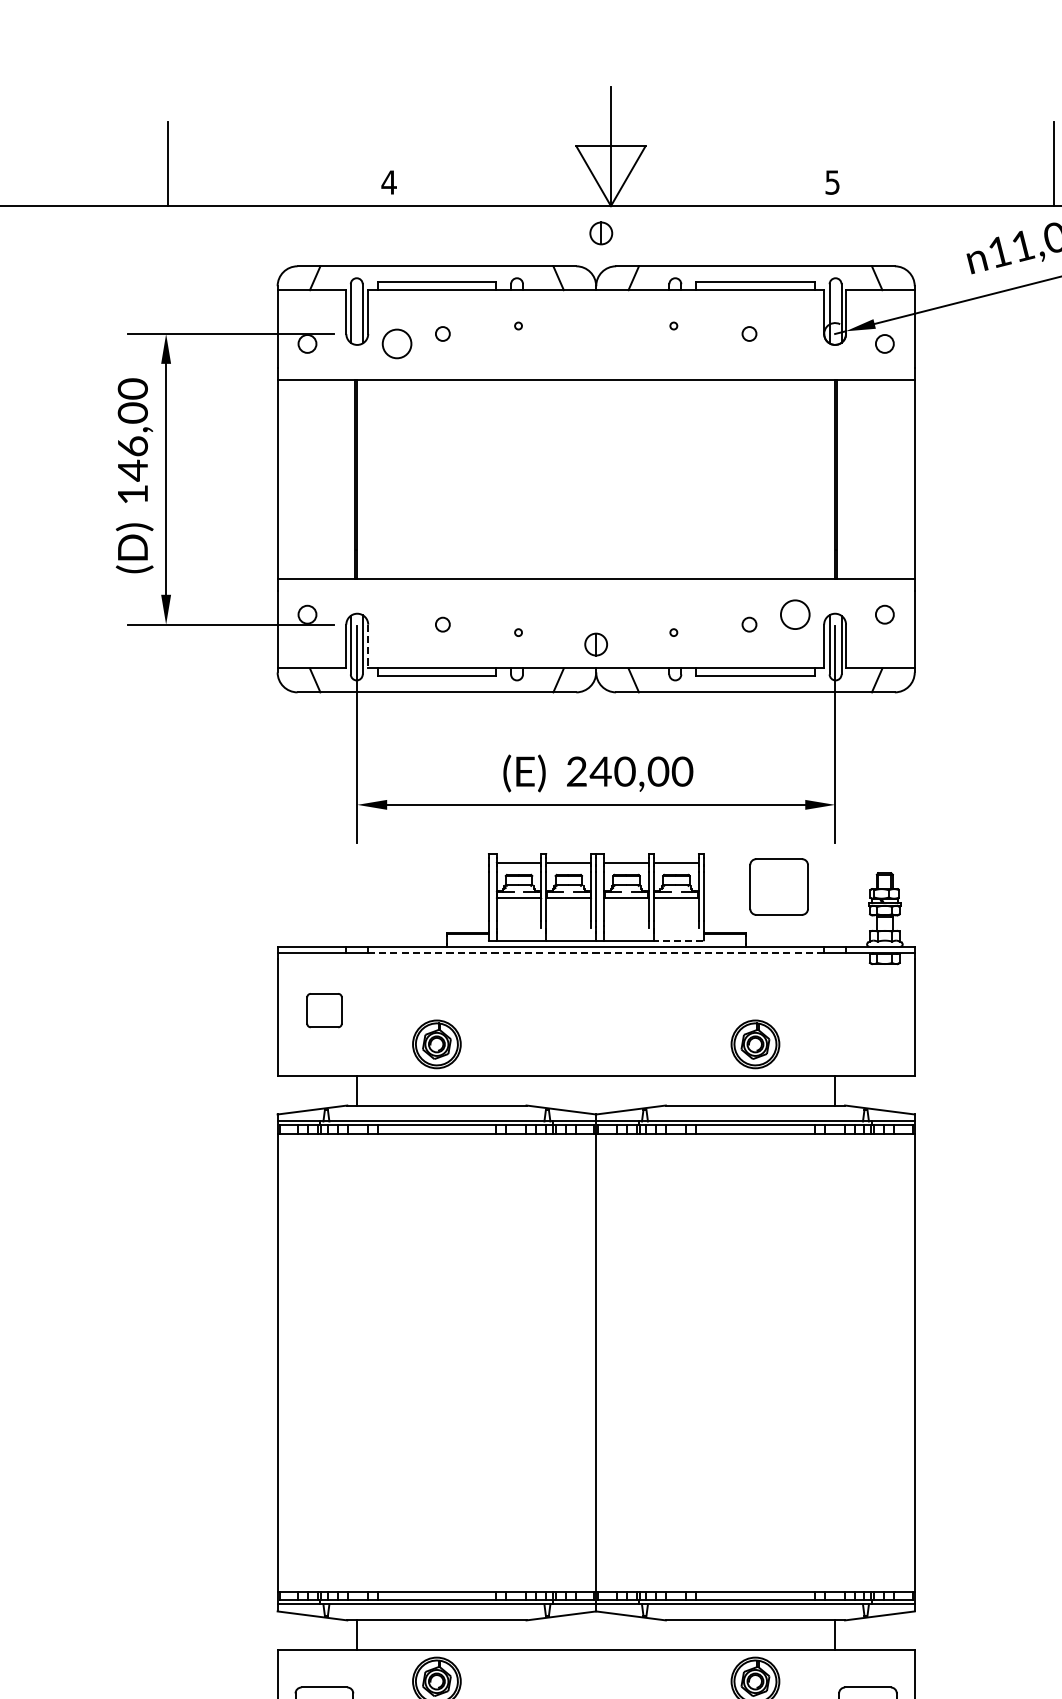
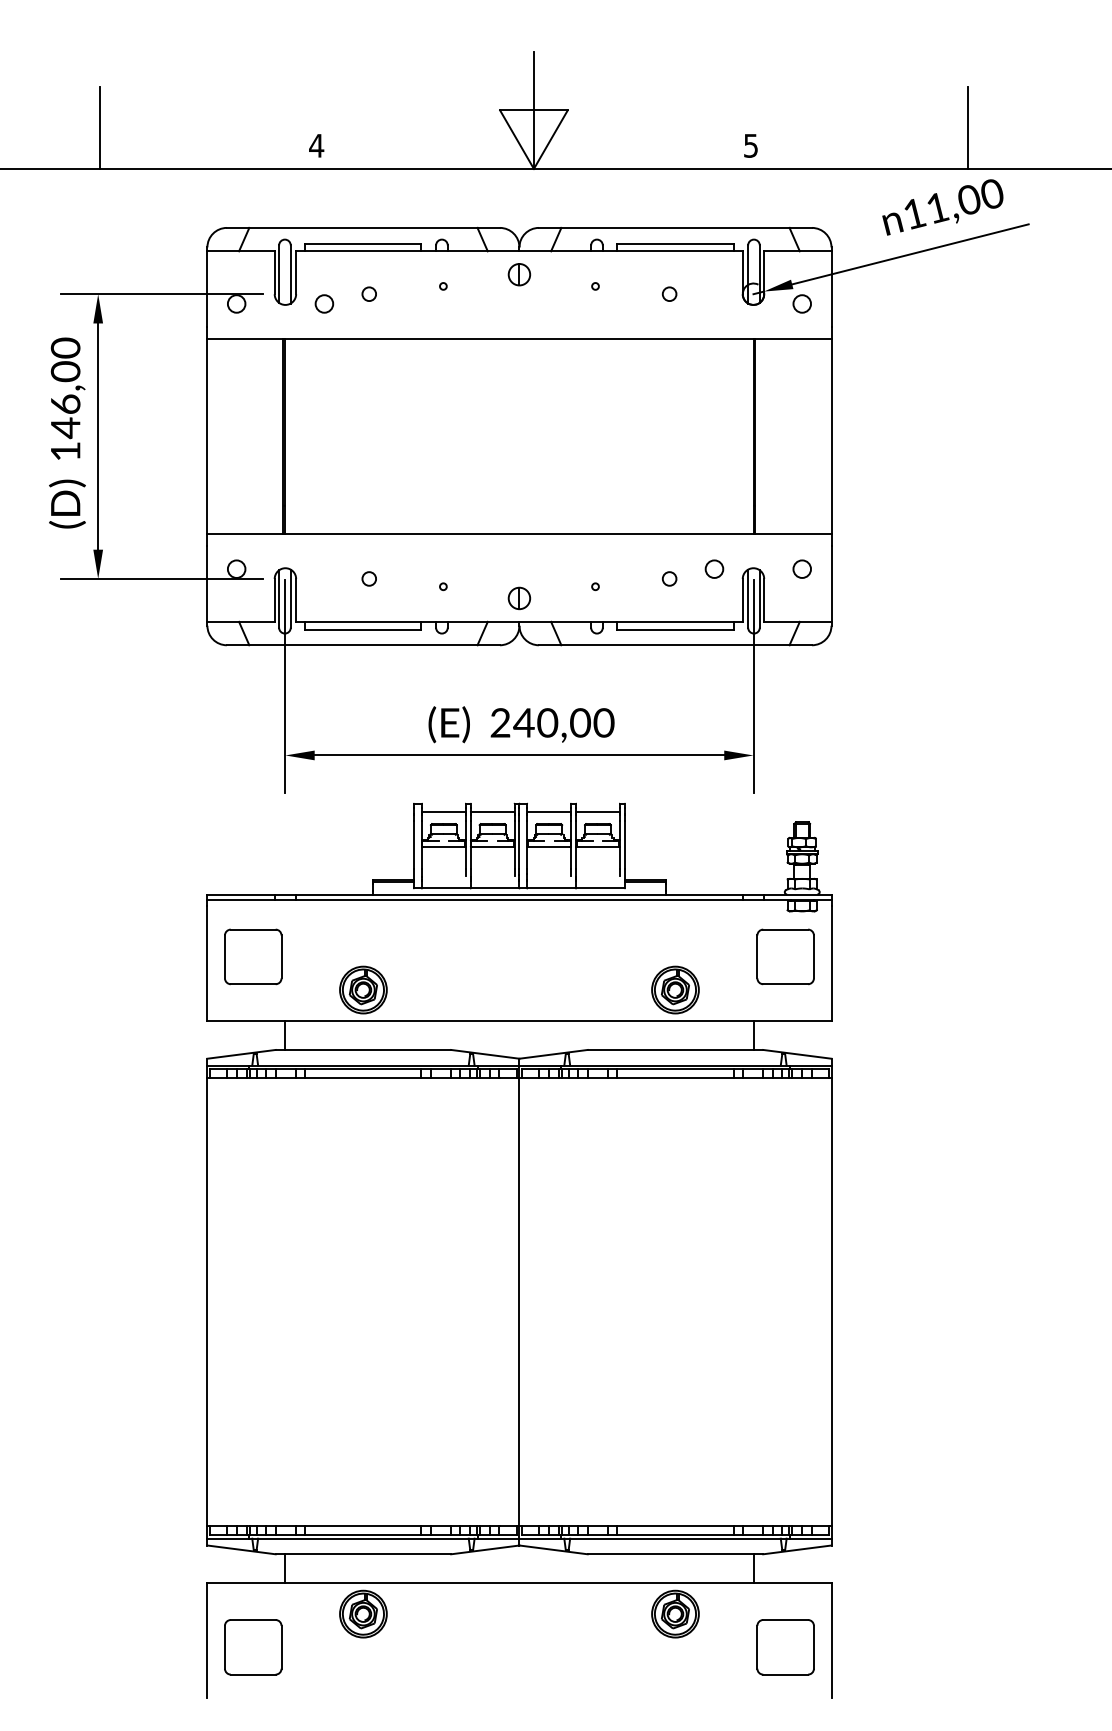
part: (601, 233) -> (519, 274), moved
circle: (397, 343) -> (324, 303), size x0.62
circle: (795, 614) -> (714, 568), size x0.62
line: (368, 646) -> (296, 600), dashed -> solid
part: (778, 886) -> (785, 956), moved
line: (677, 940) -> (599, 888), dashed -> solid
line: (595, 952) -> (518, 900), dashed -> solid
part: (324, 1010) -> (253, 956), size x1.67

